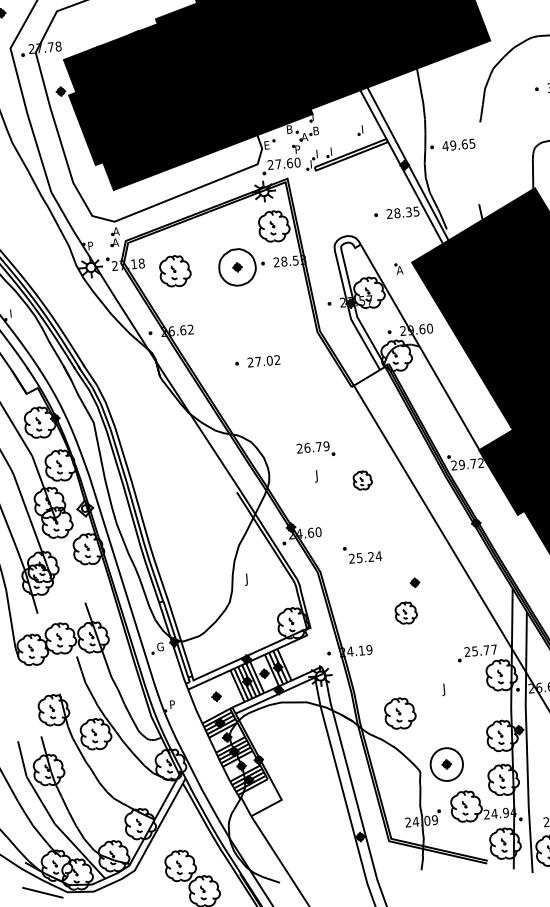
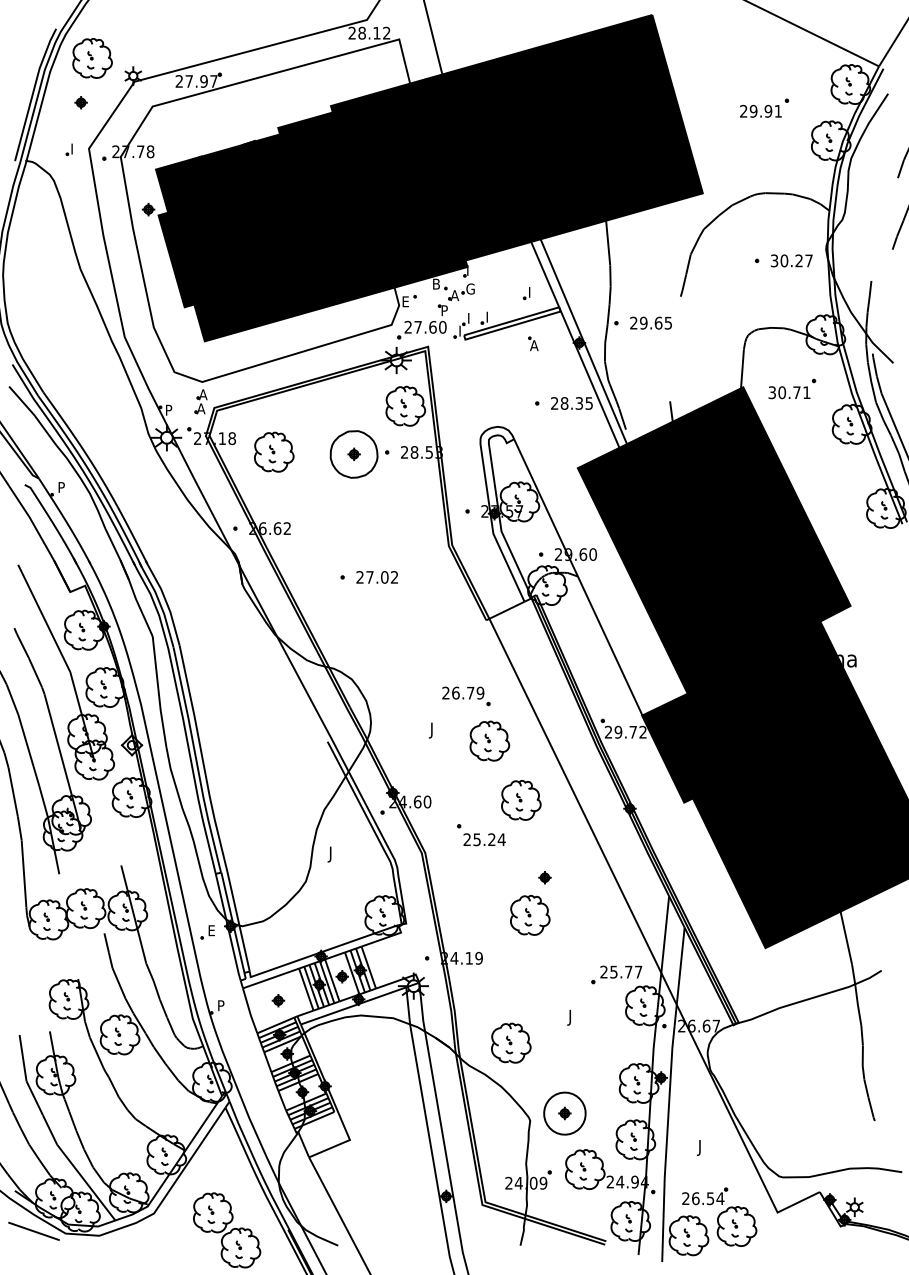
text: (316, 130) -> (470, 288), B -> G
text: (445, 145) -> (633, 322), 49.65 -> 29.65
part: (399, 268) -> (533, 343), moved
text: (13, 311) -> (62, 485), I -> P
part: (315, 449) -> (466, 696), moved
part: (362, 480) -> (489, 740), size x1.67
part: (391, 524) -> (521, 800), added
part: (406, 613) -> (530, 915), size x1.43
text: (160, 646) -> (212, 930), G -> E

